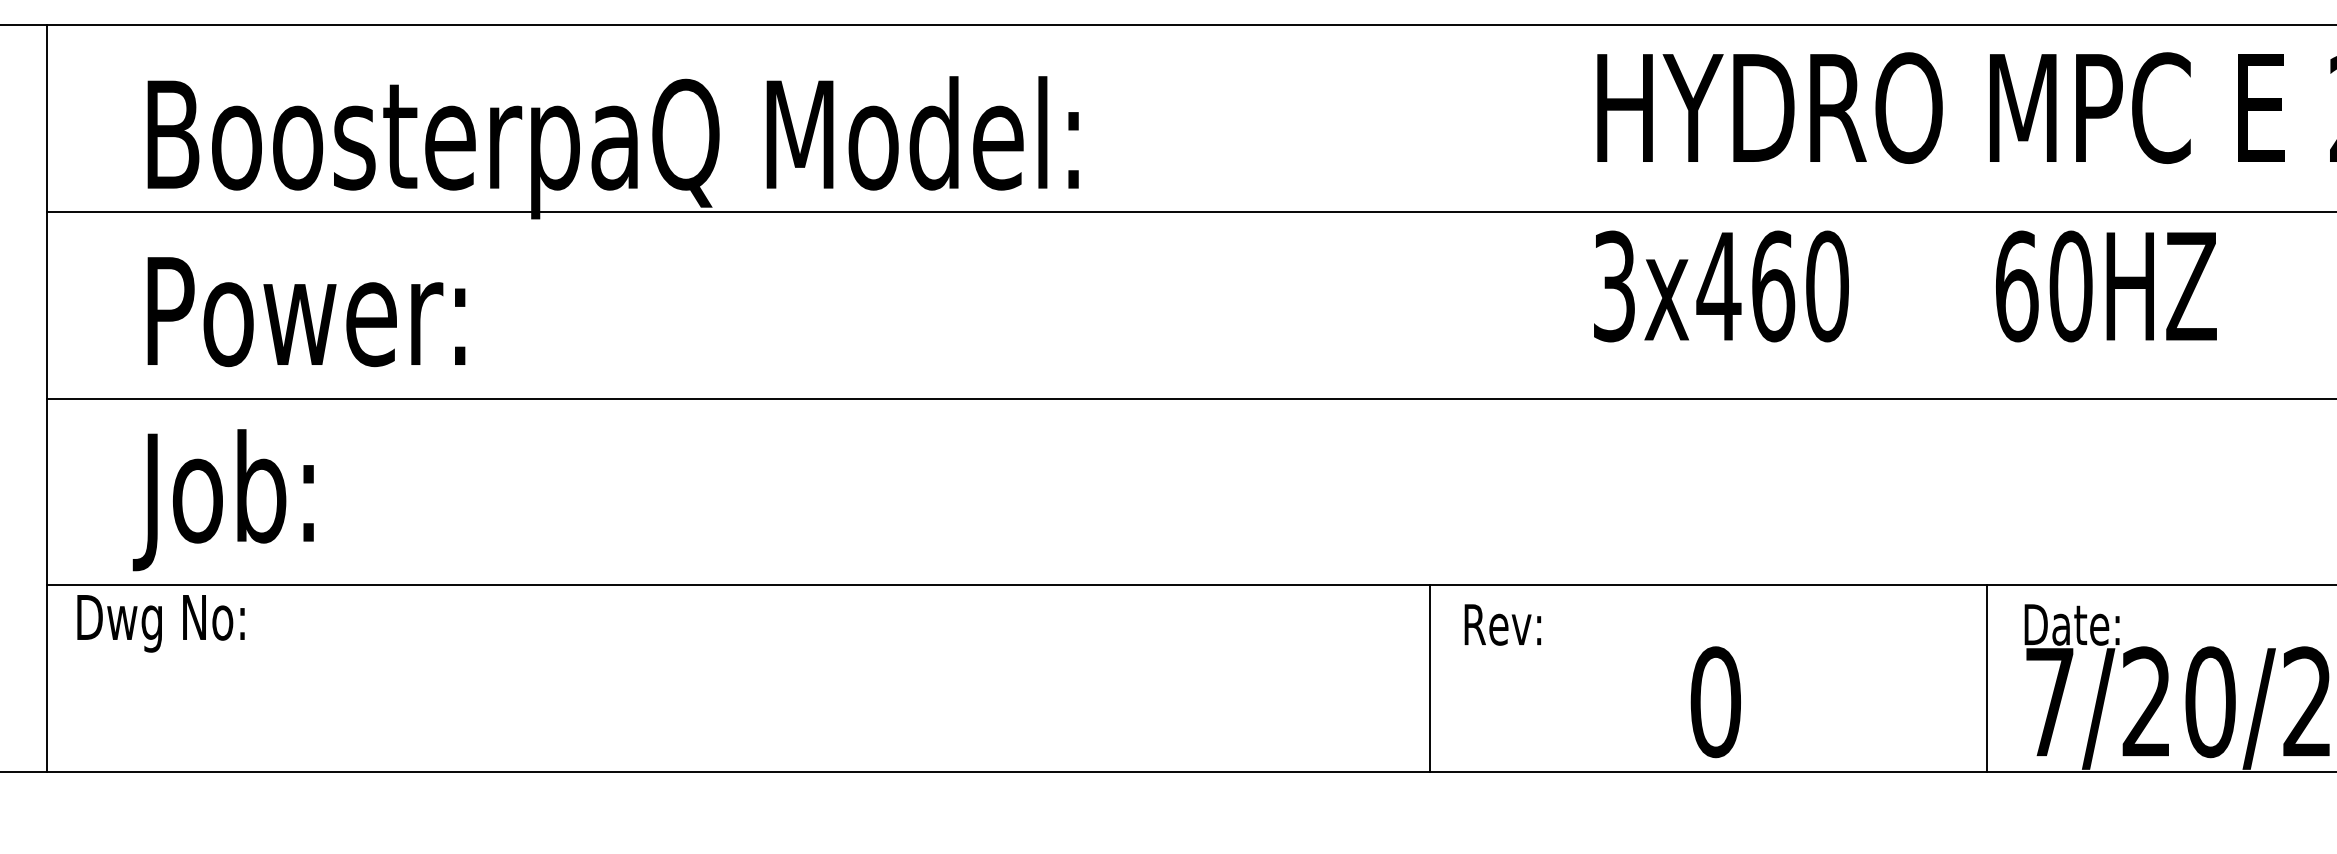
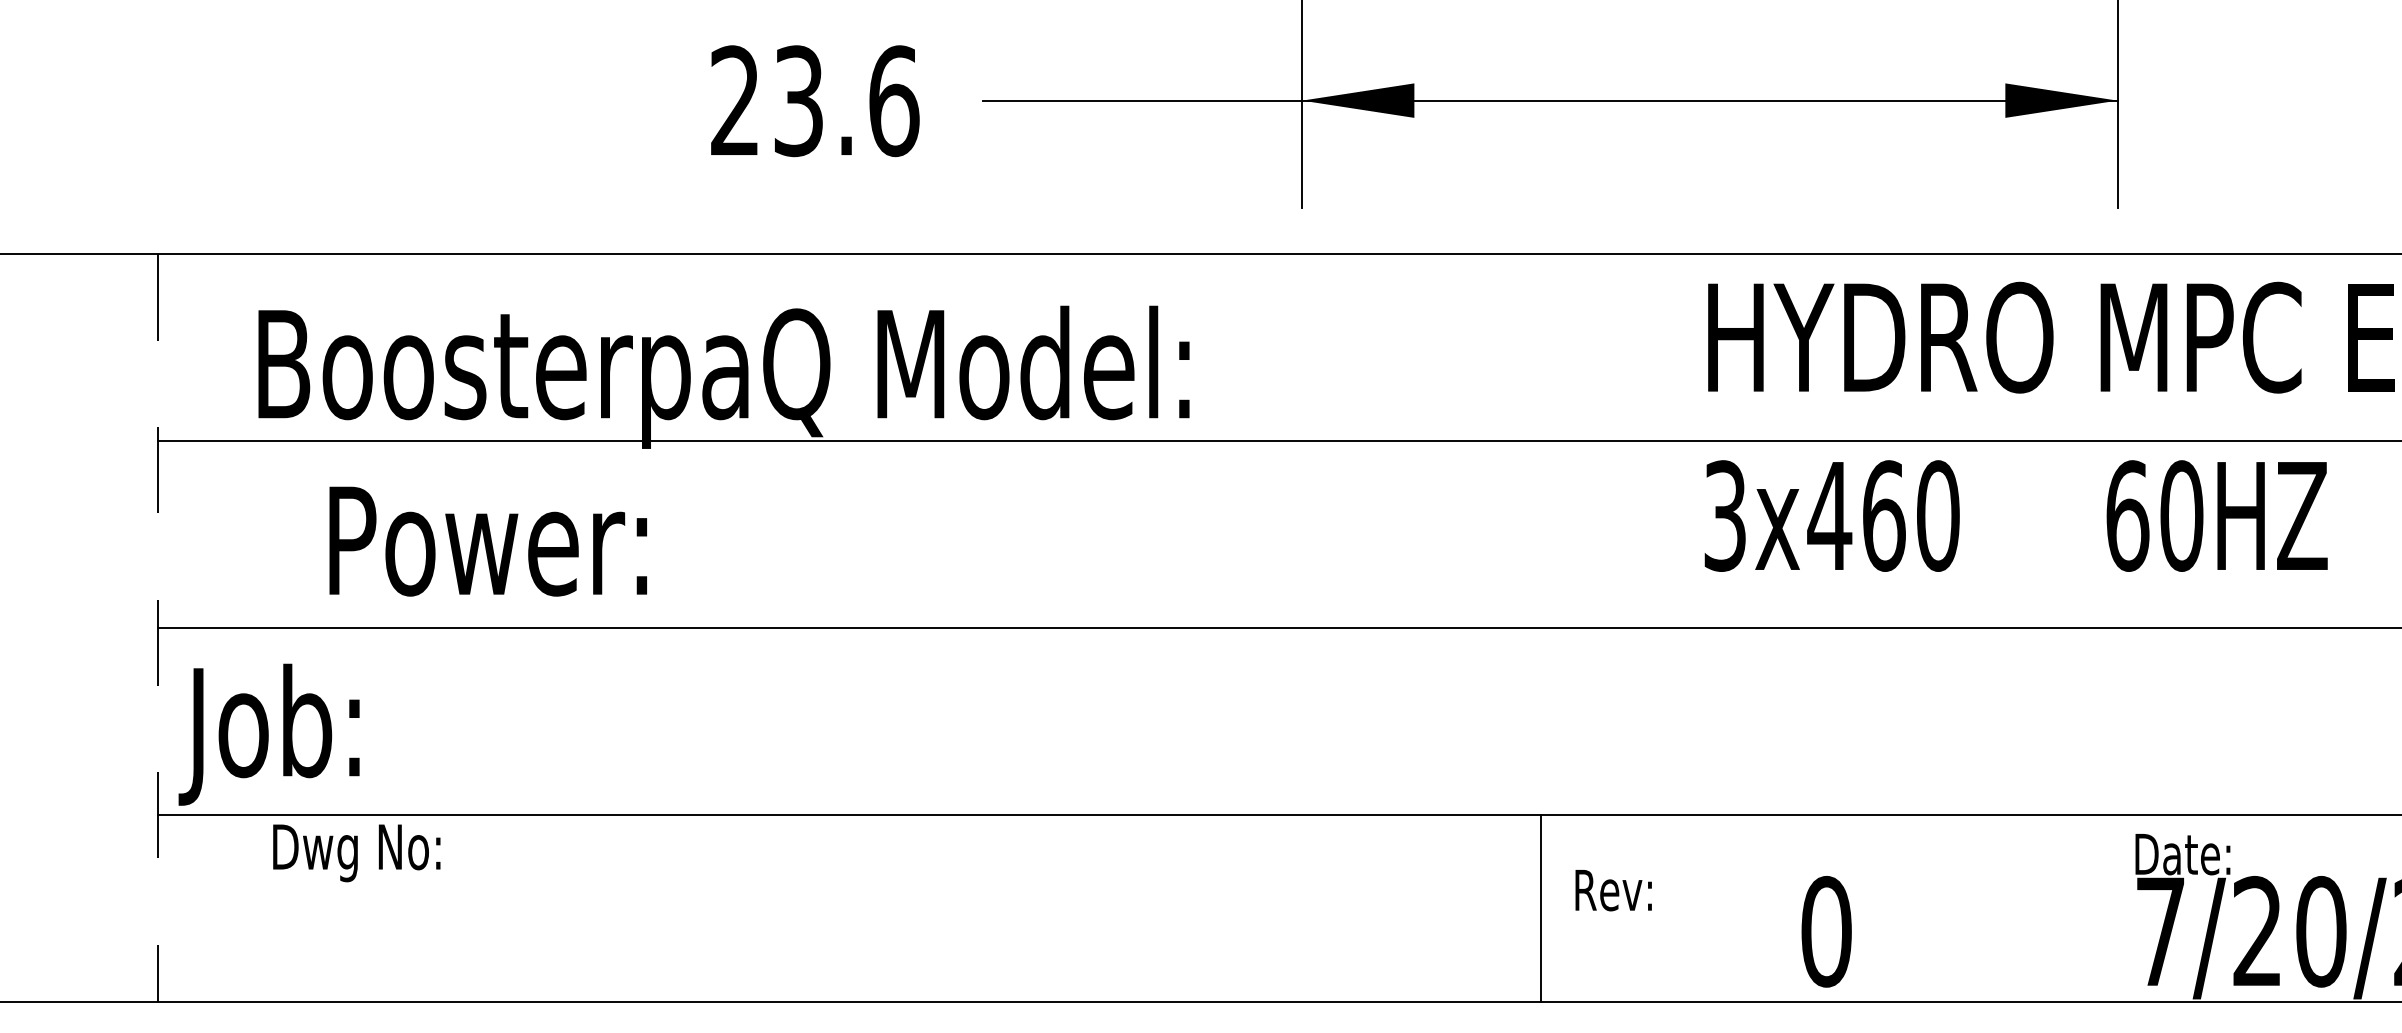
text: (305, 311) -> (487, 541), moved
line: (46, 398) -> (157, 628), solid -> dashed
text: (222, 499) -> (268, 734), moved
text: (160, 623) -> (356, 853), moved
text: (1502, 624) -> (1613, 890), moved
line: (1986, 678) -> (2097, 908), removed

